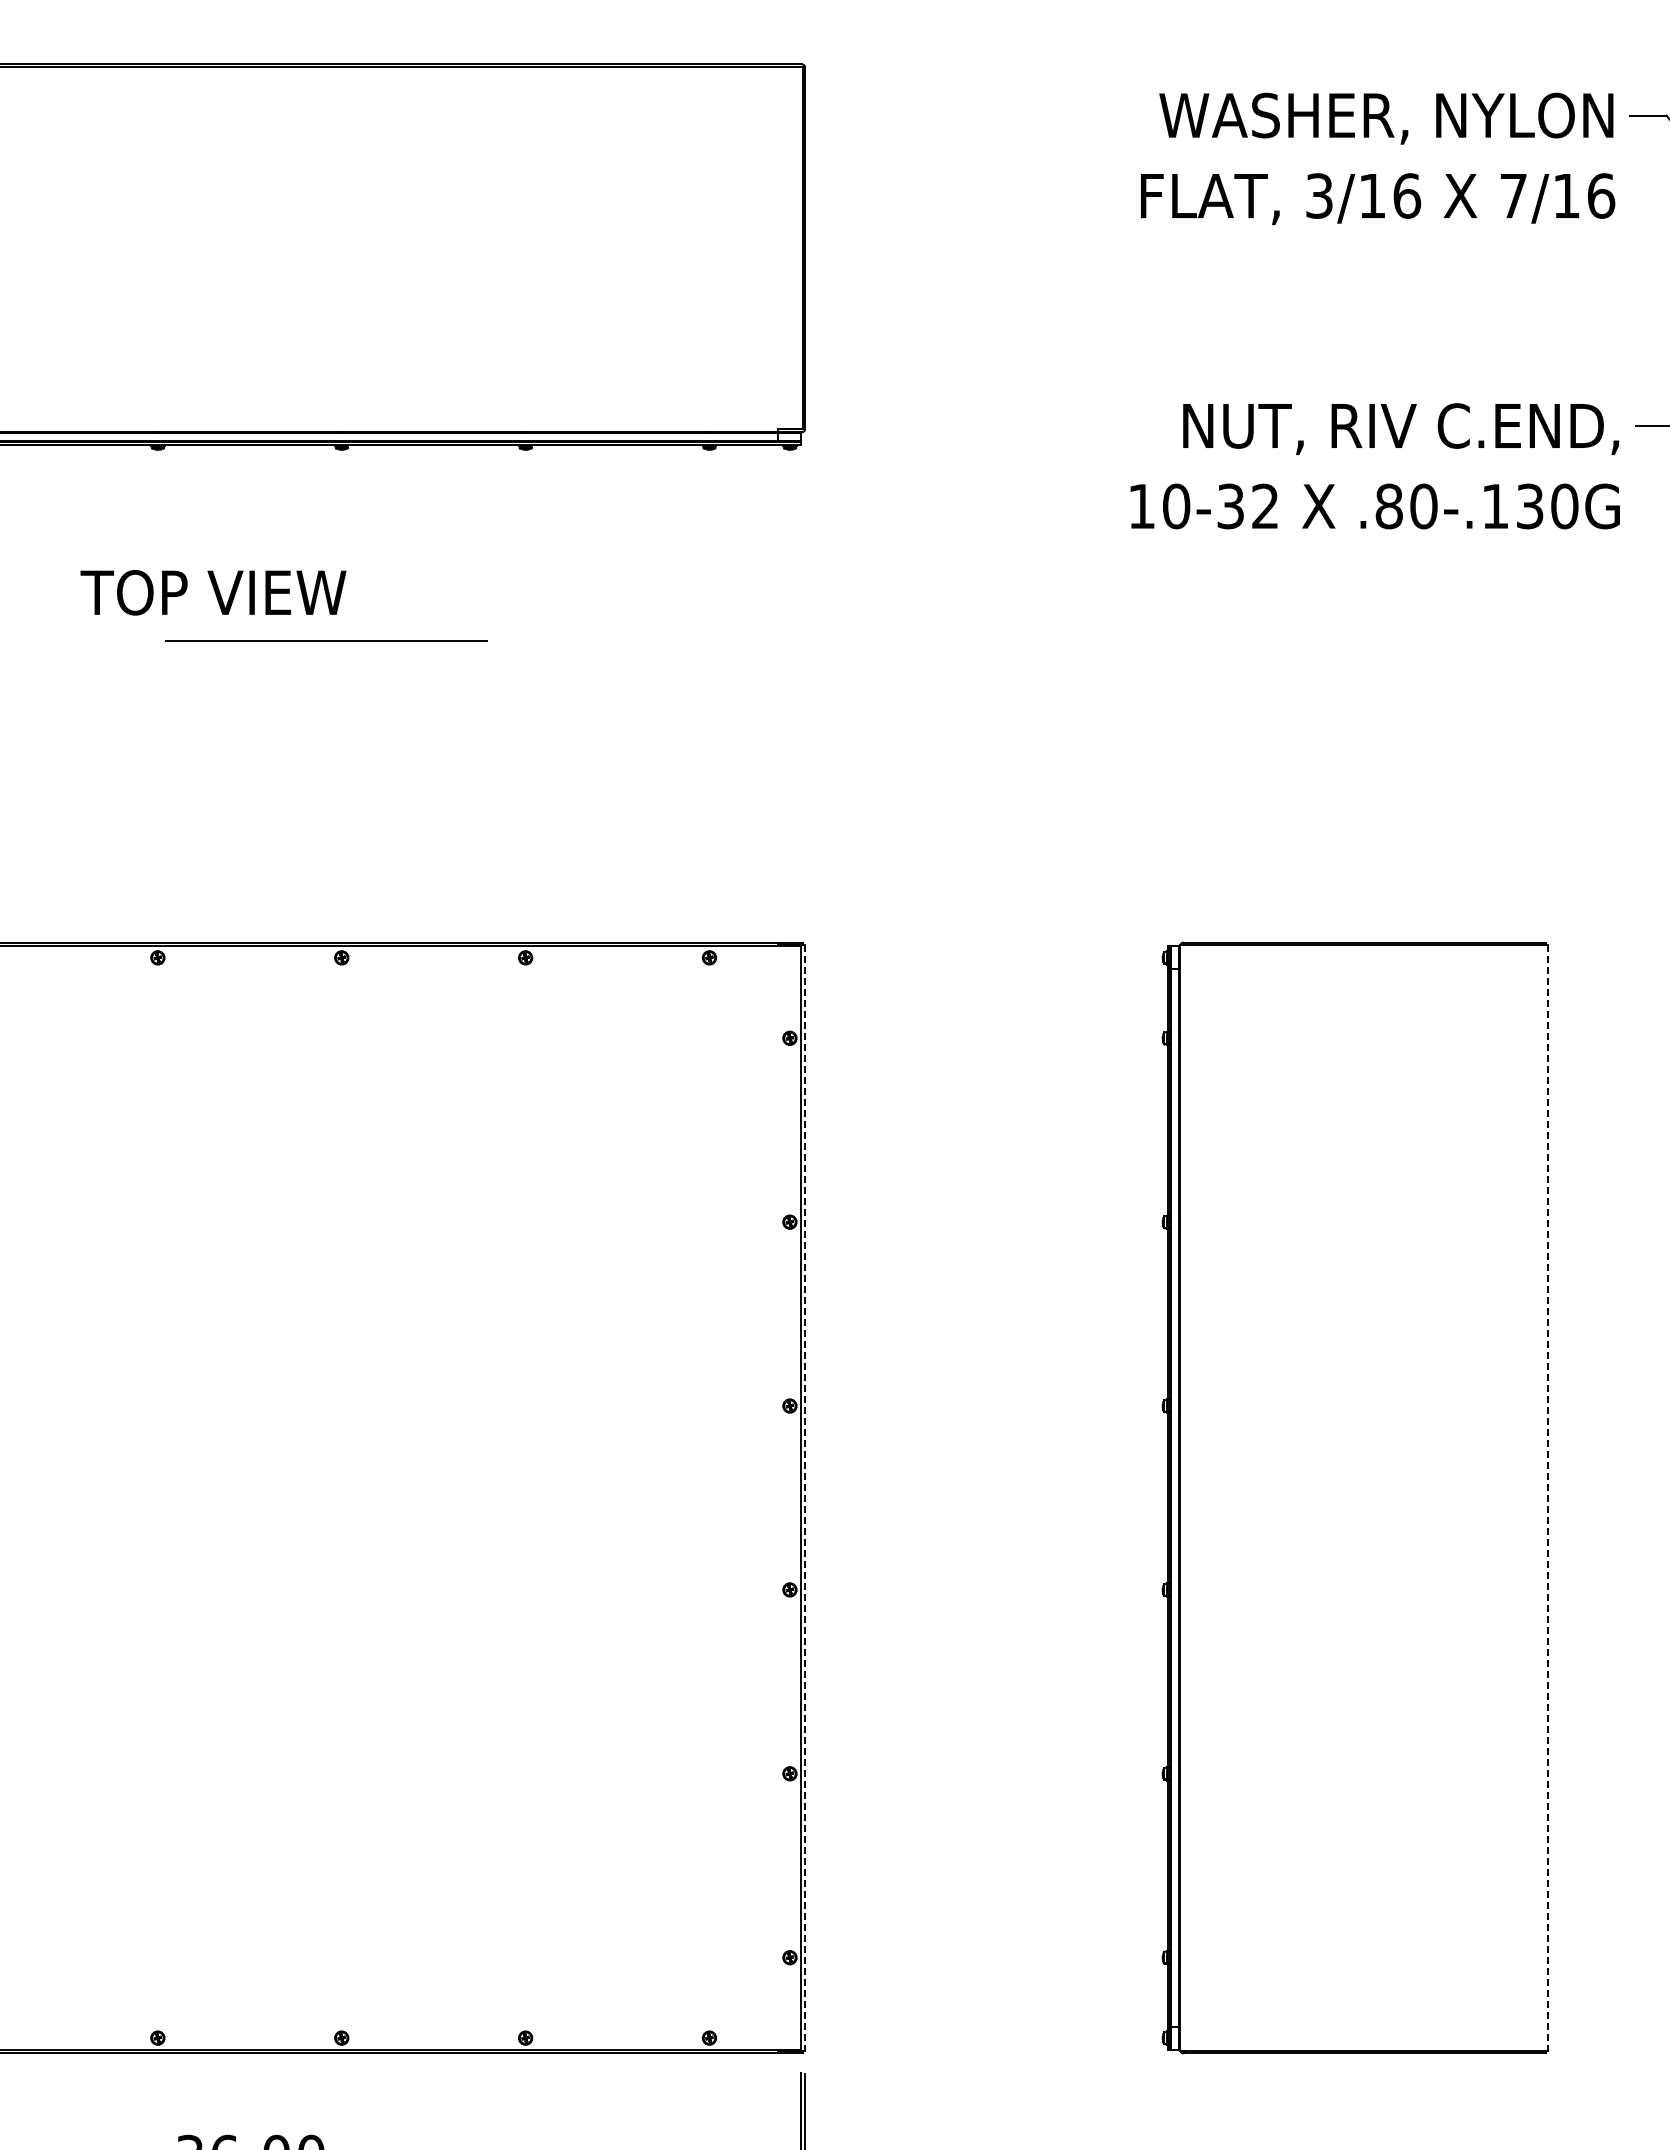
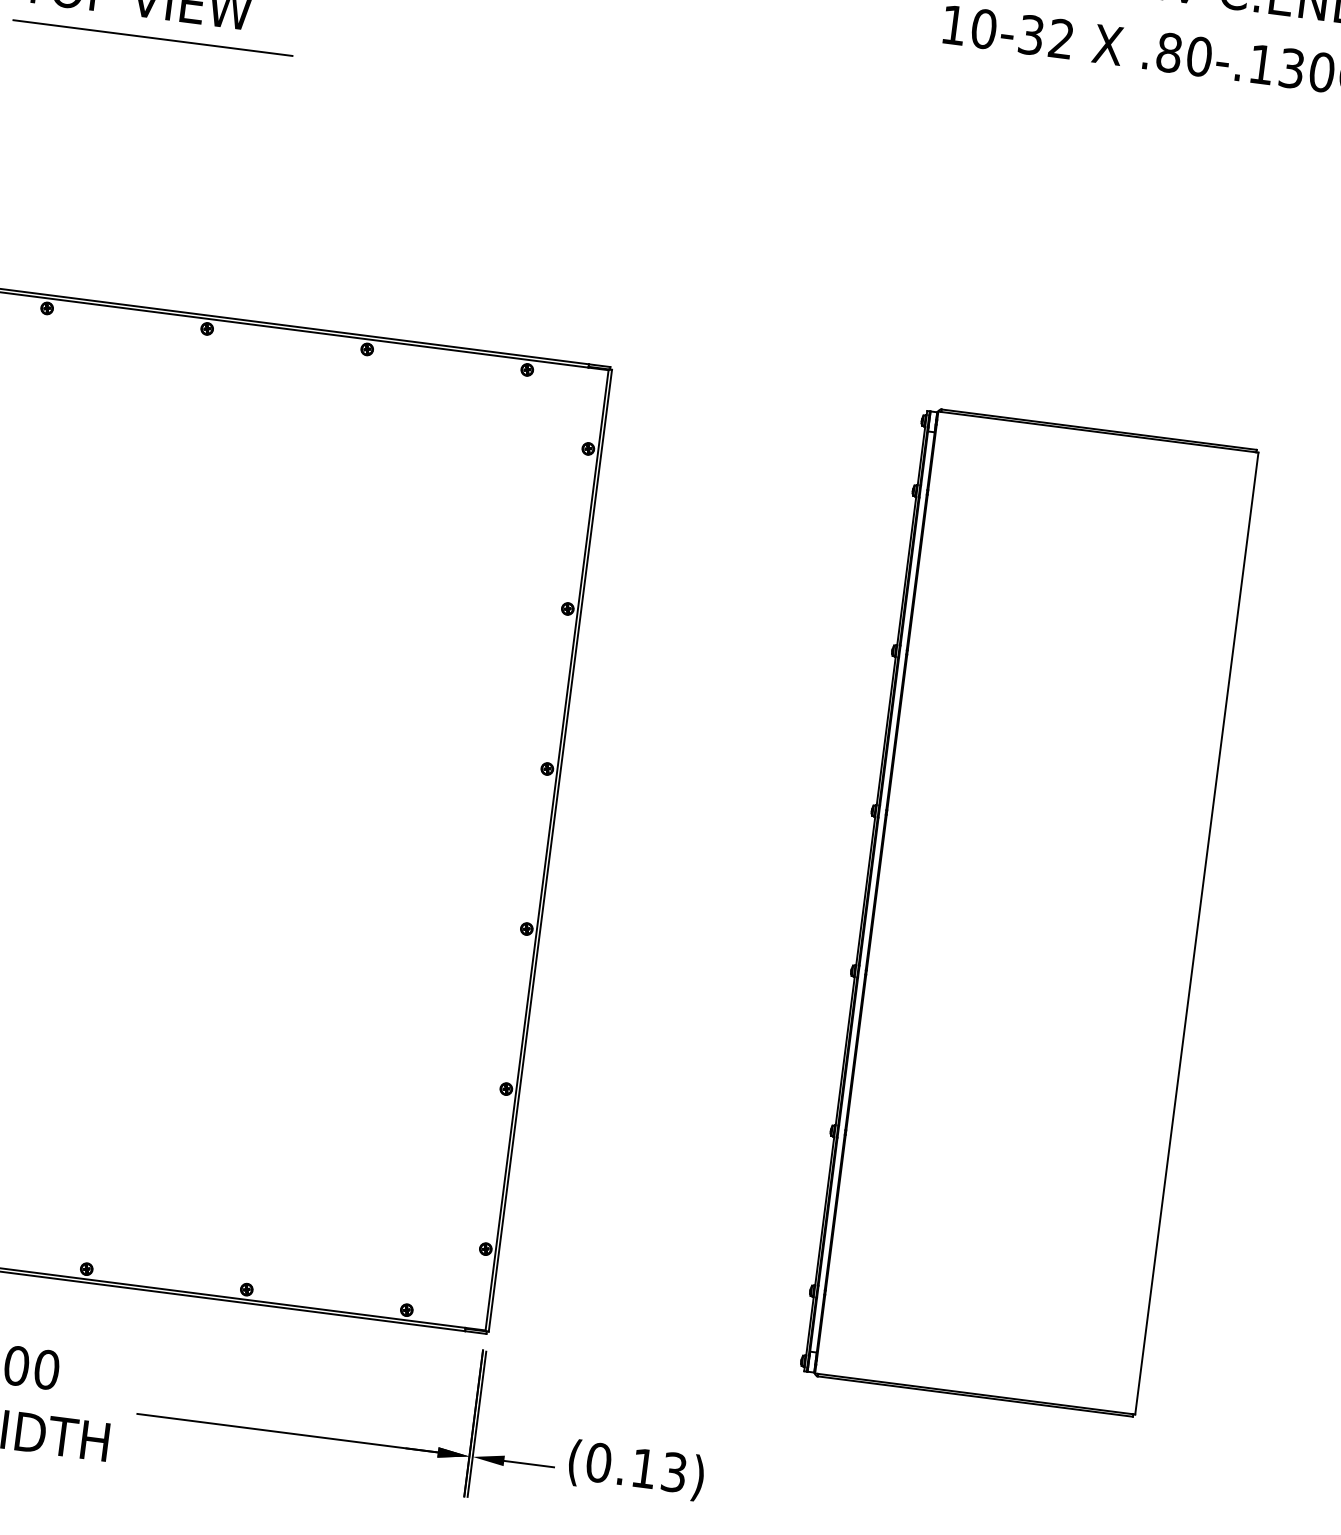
line: (326, 640) -> (153, 37), moved
line: (805, 1498) -> (550, 851), dashed -> solid
line: (1547, 1498) -> (1196, 933), dashed -> solid

